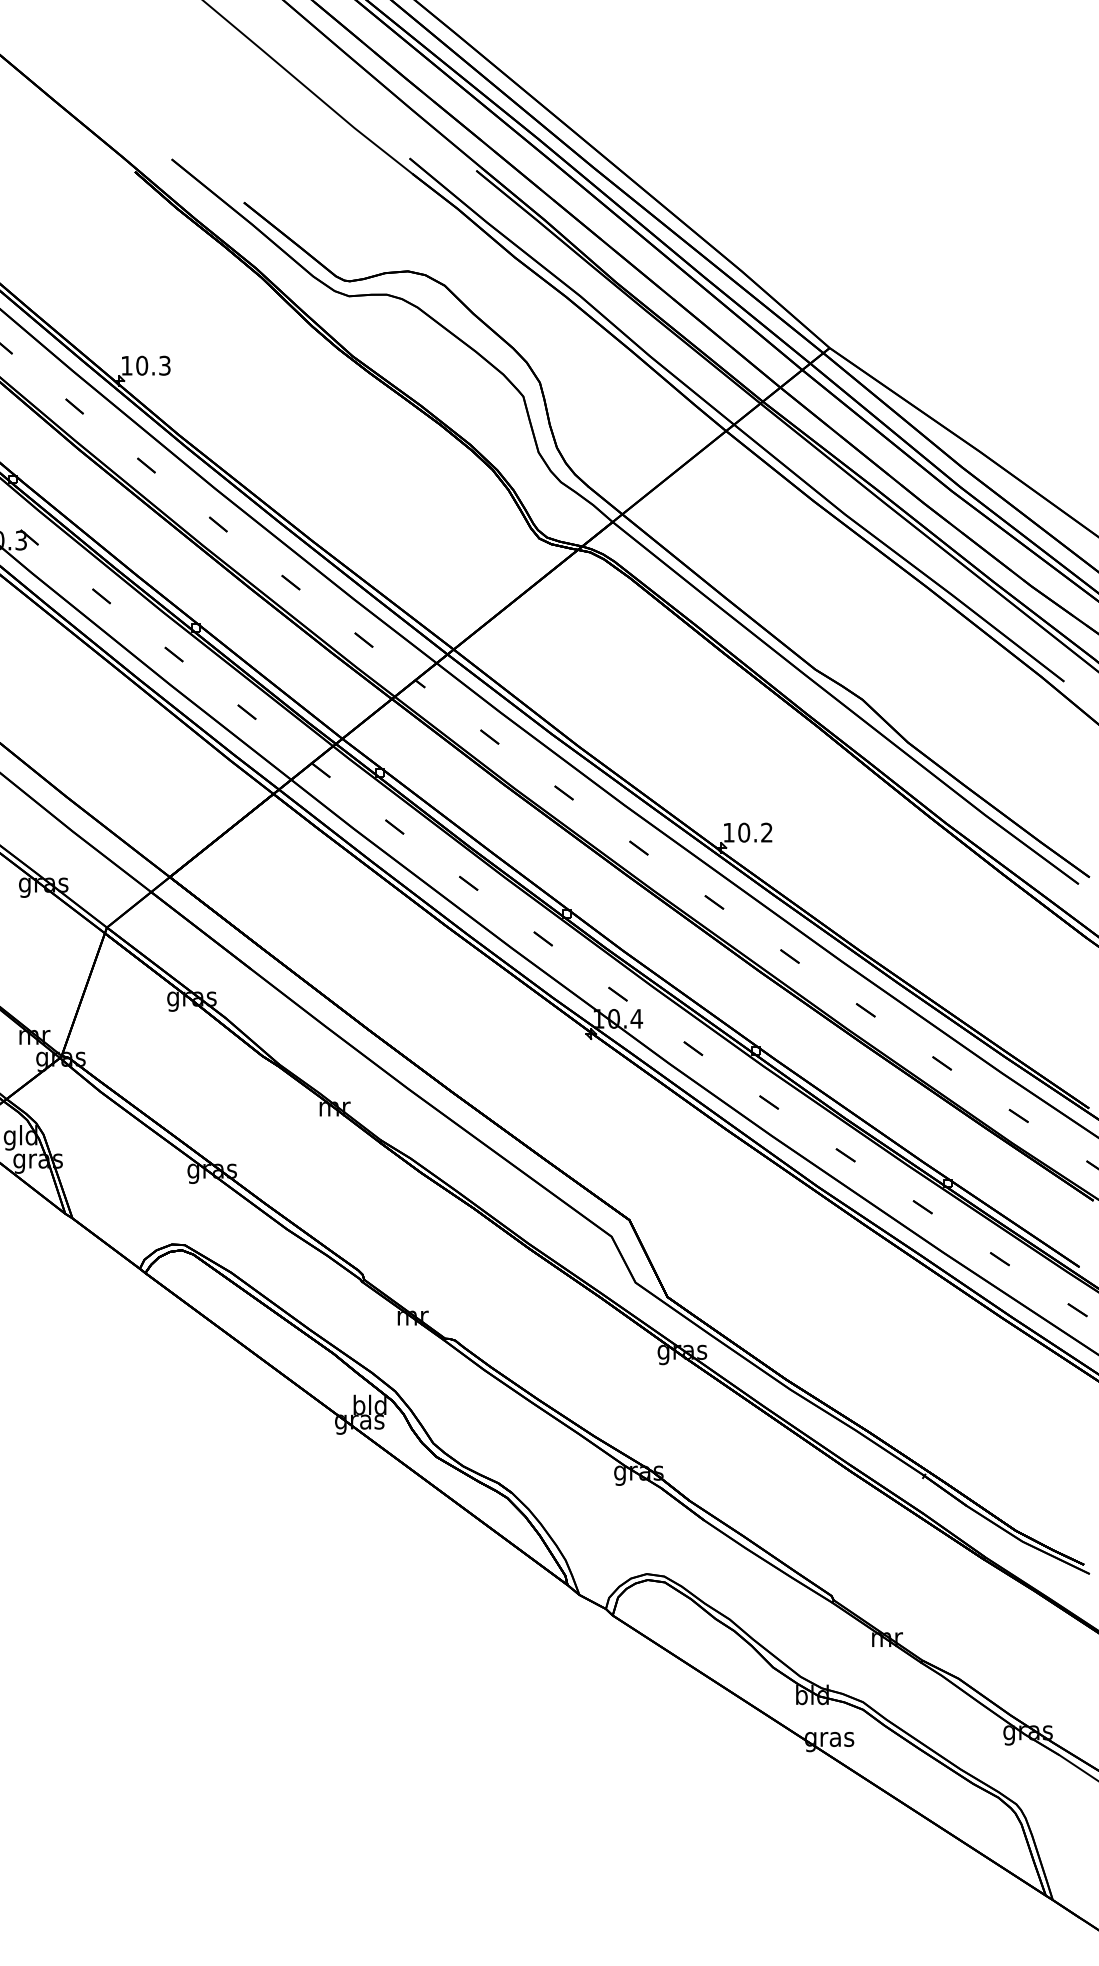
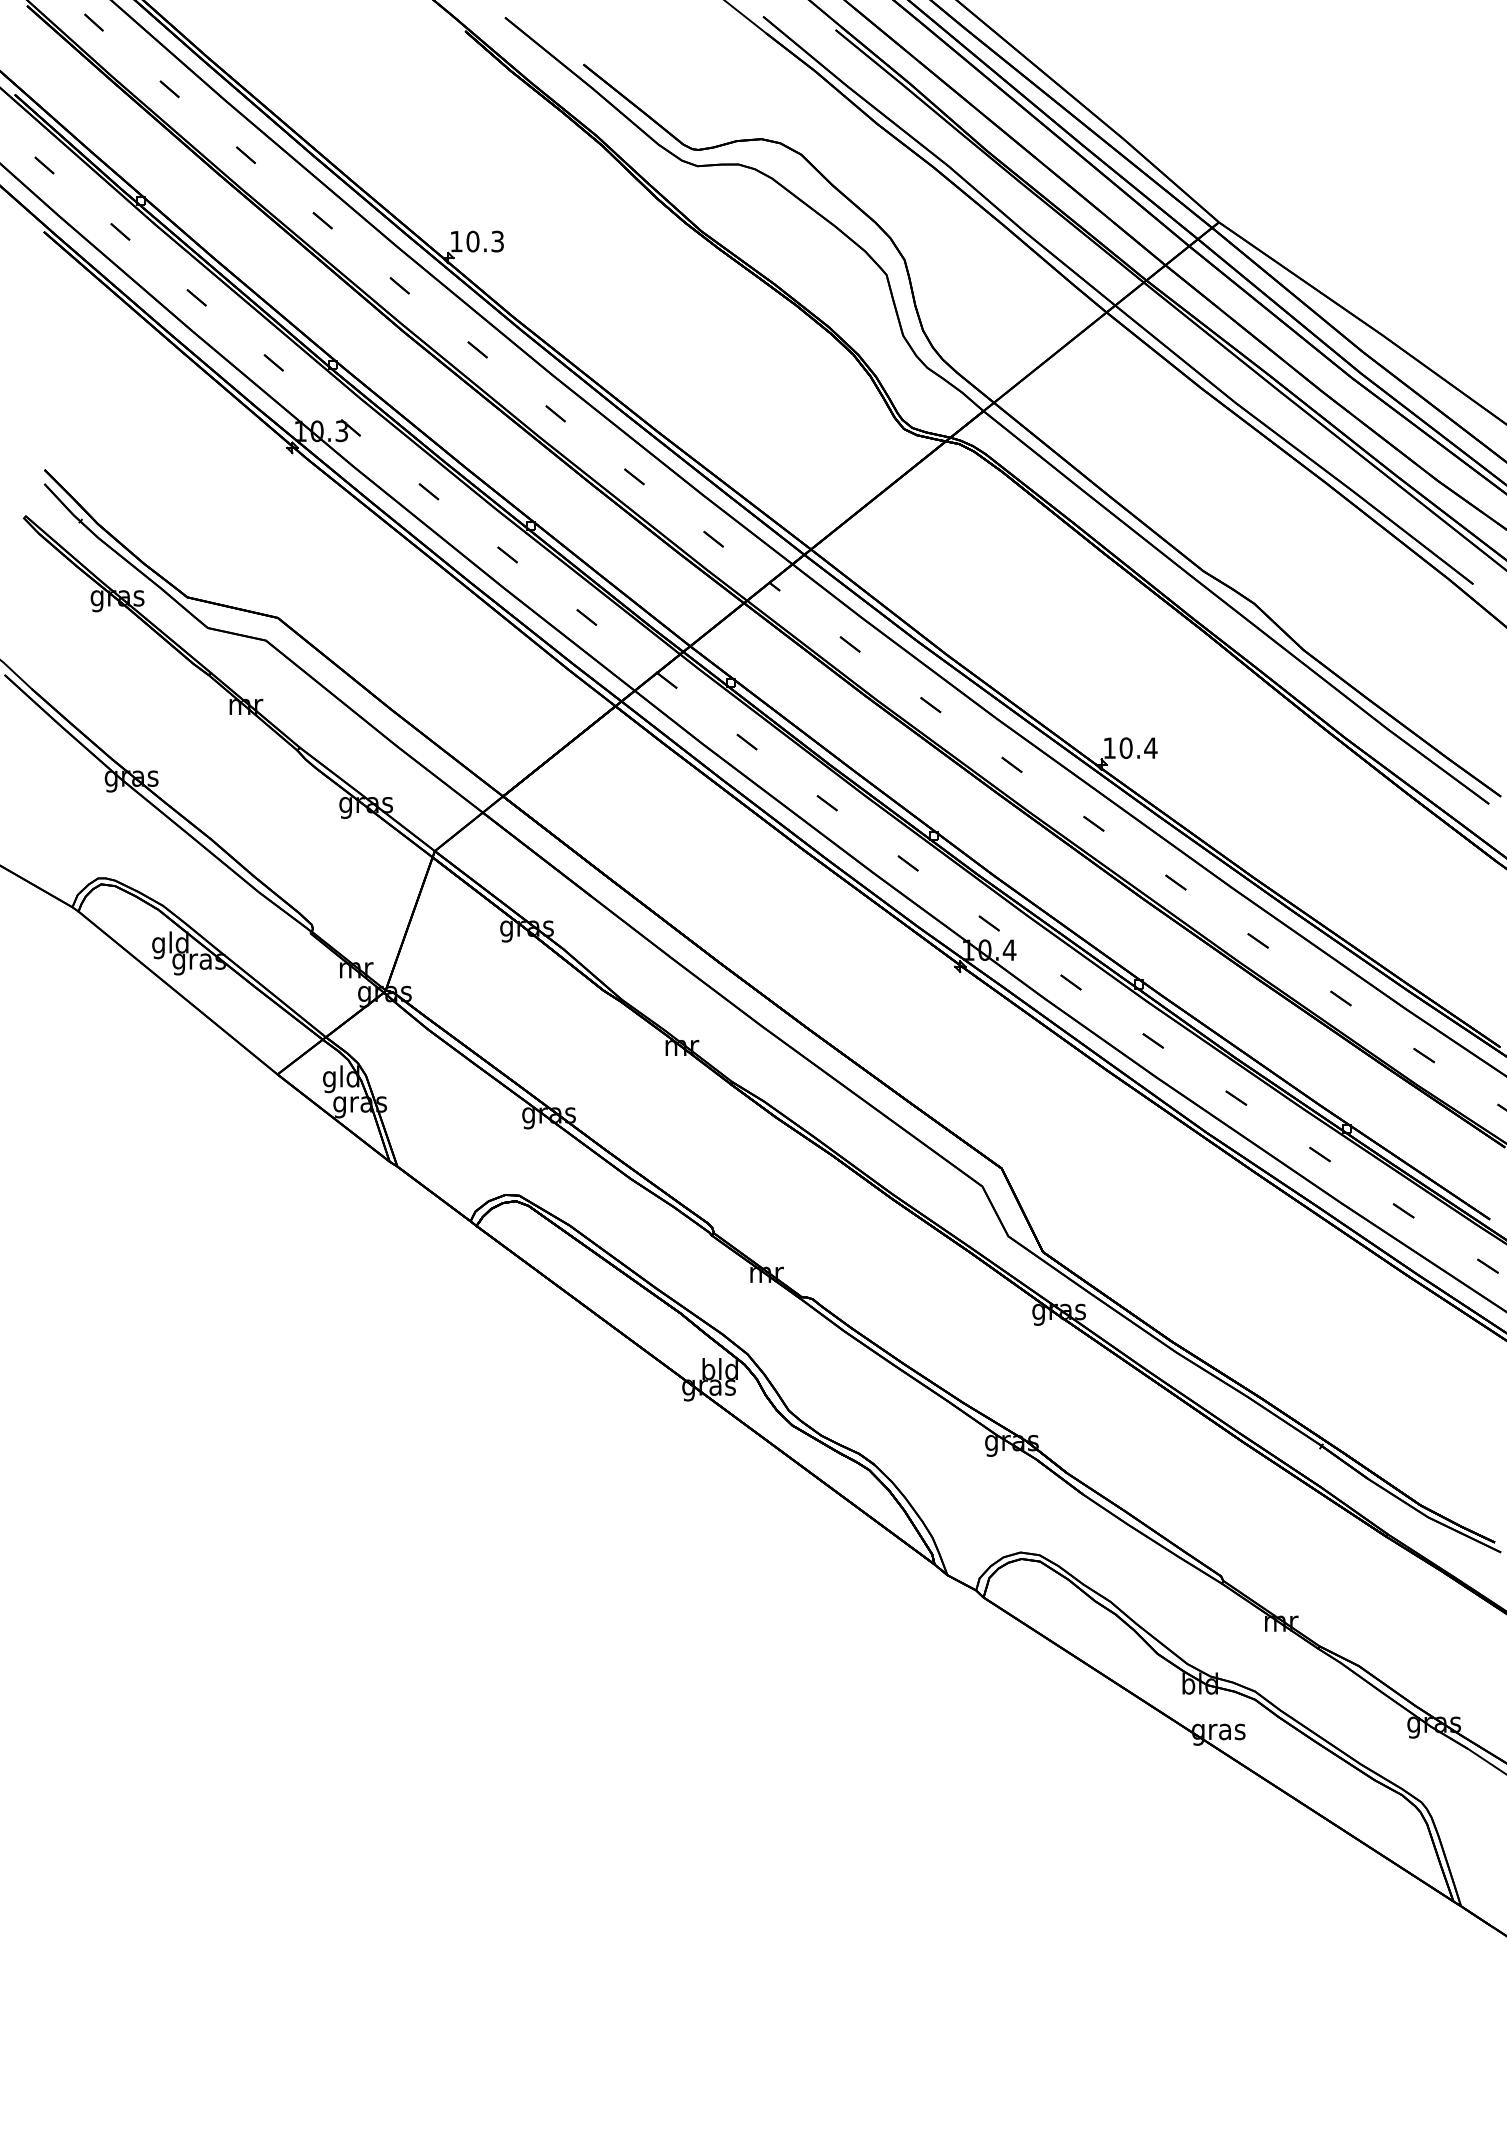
text: (766, 832) -> (1150, 747), 10.2 -> 10.4

